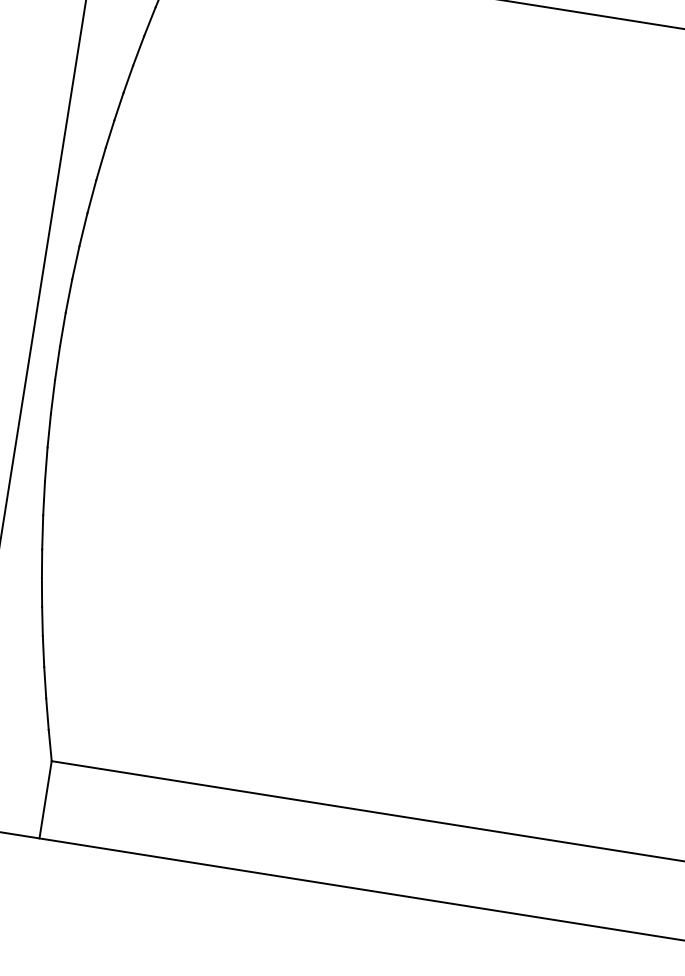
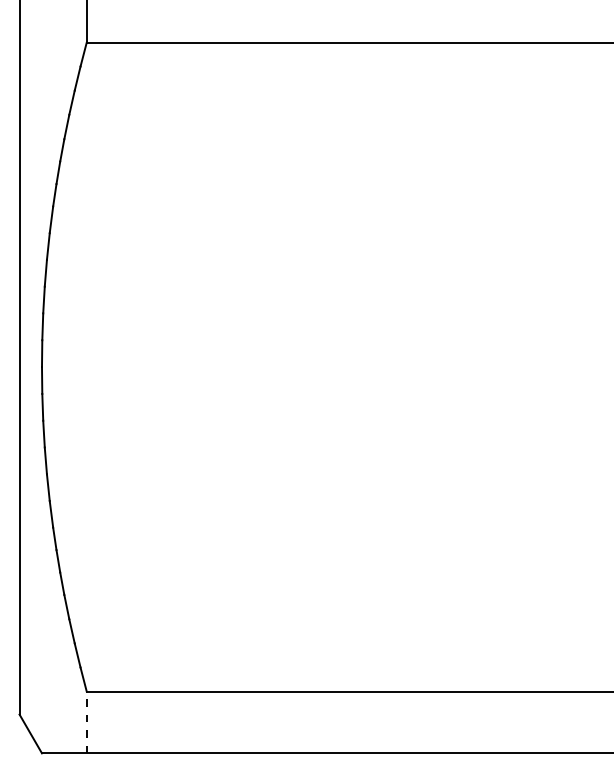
line: (45, 799) -> (86, 722), solid -> dashed

